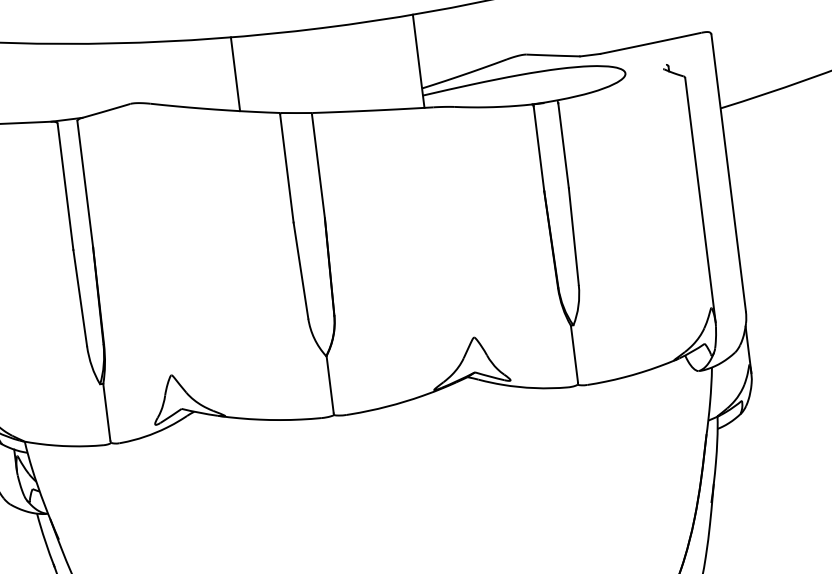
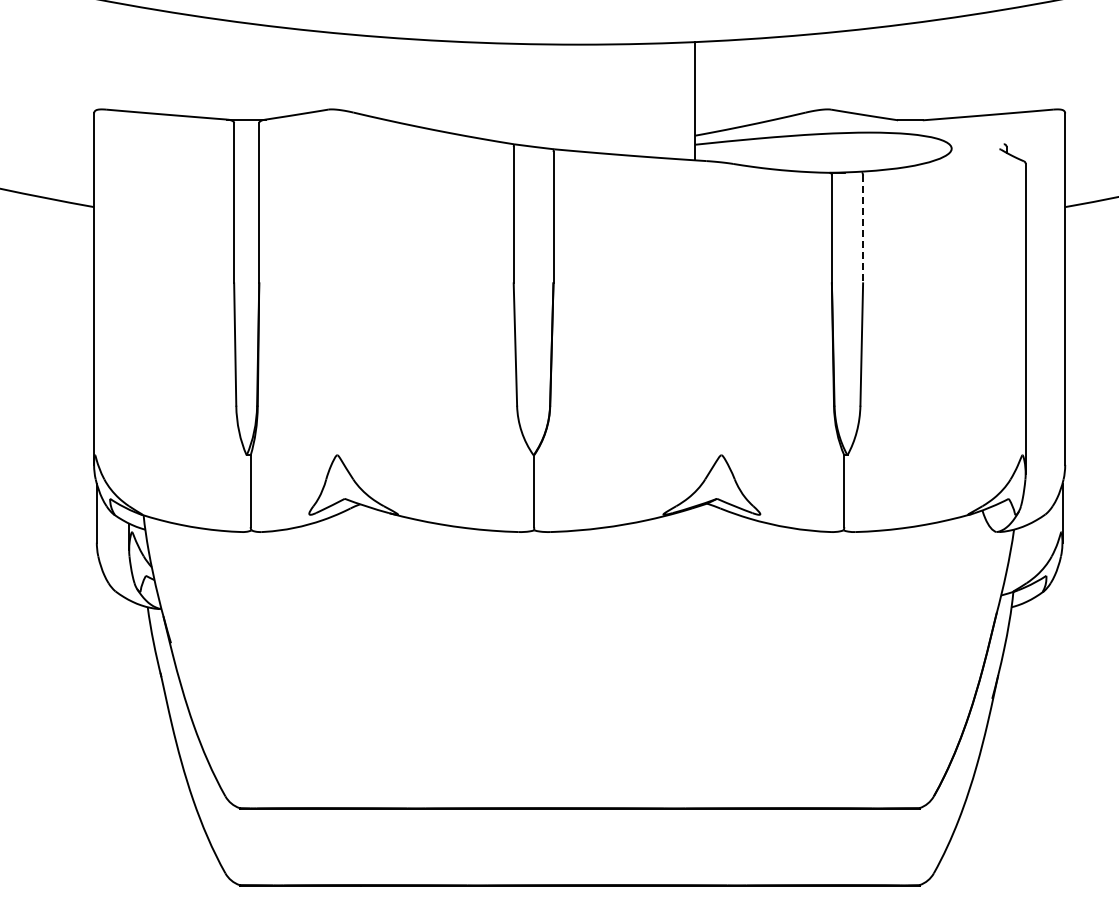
line: (235, 73) -> (464, 88), removed
line: (563, 145) -> (863, 229), solid -> dashed

